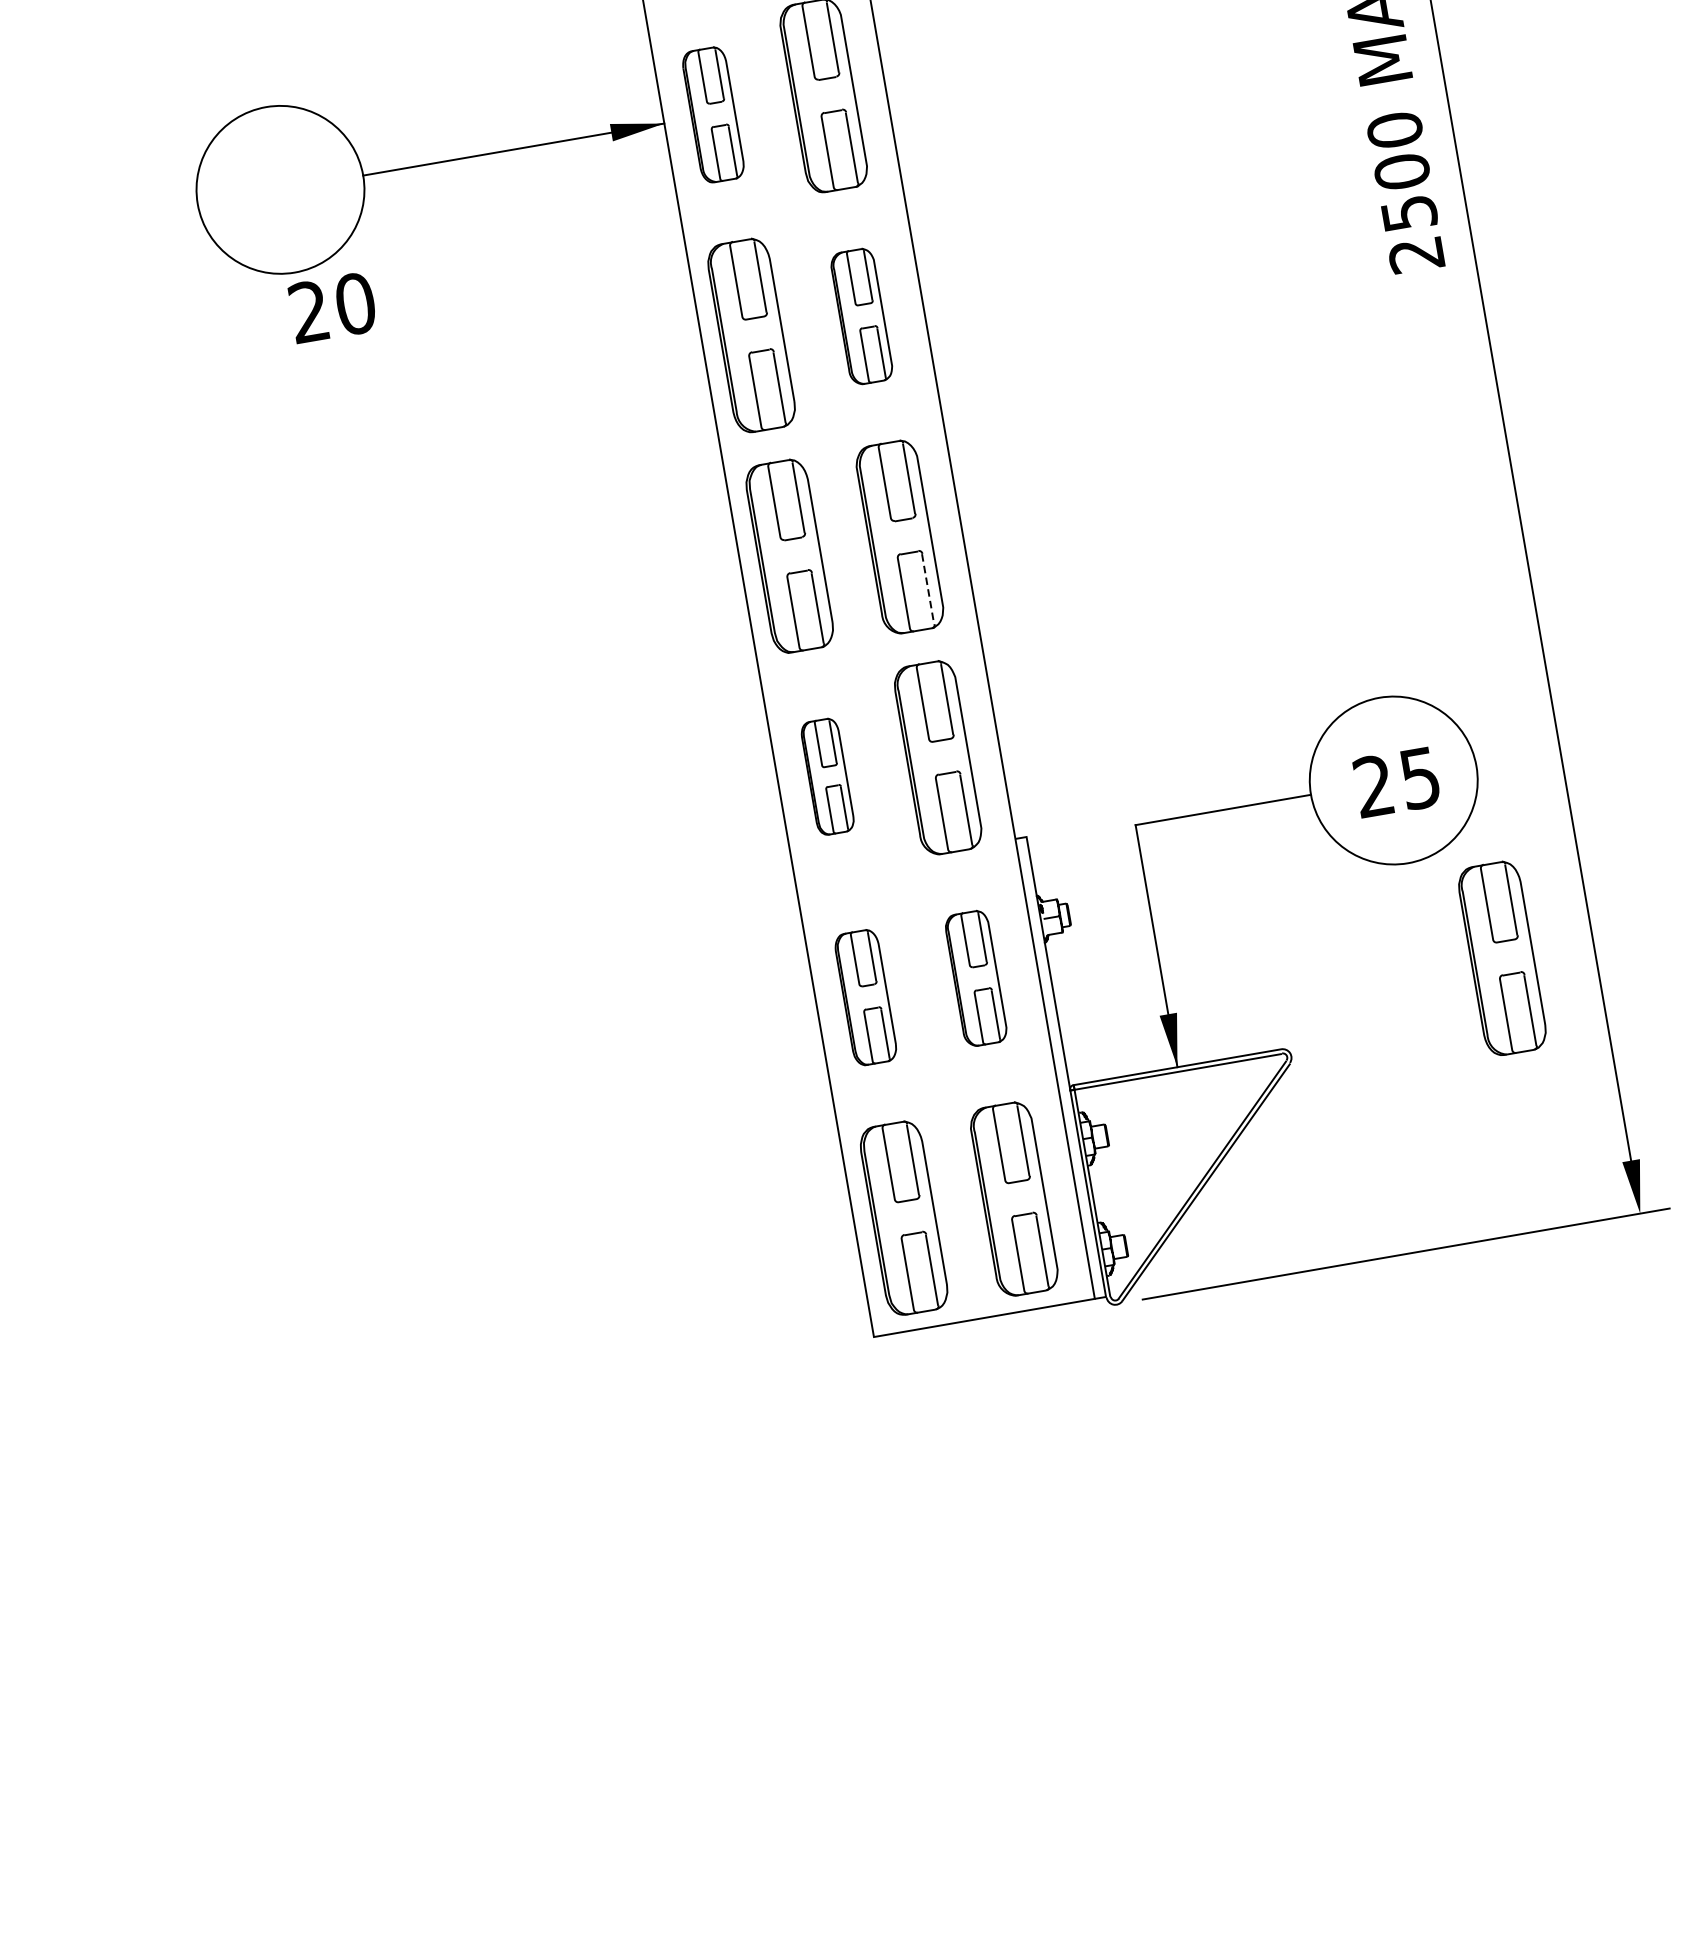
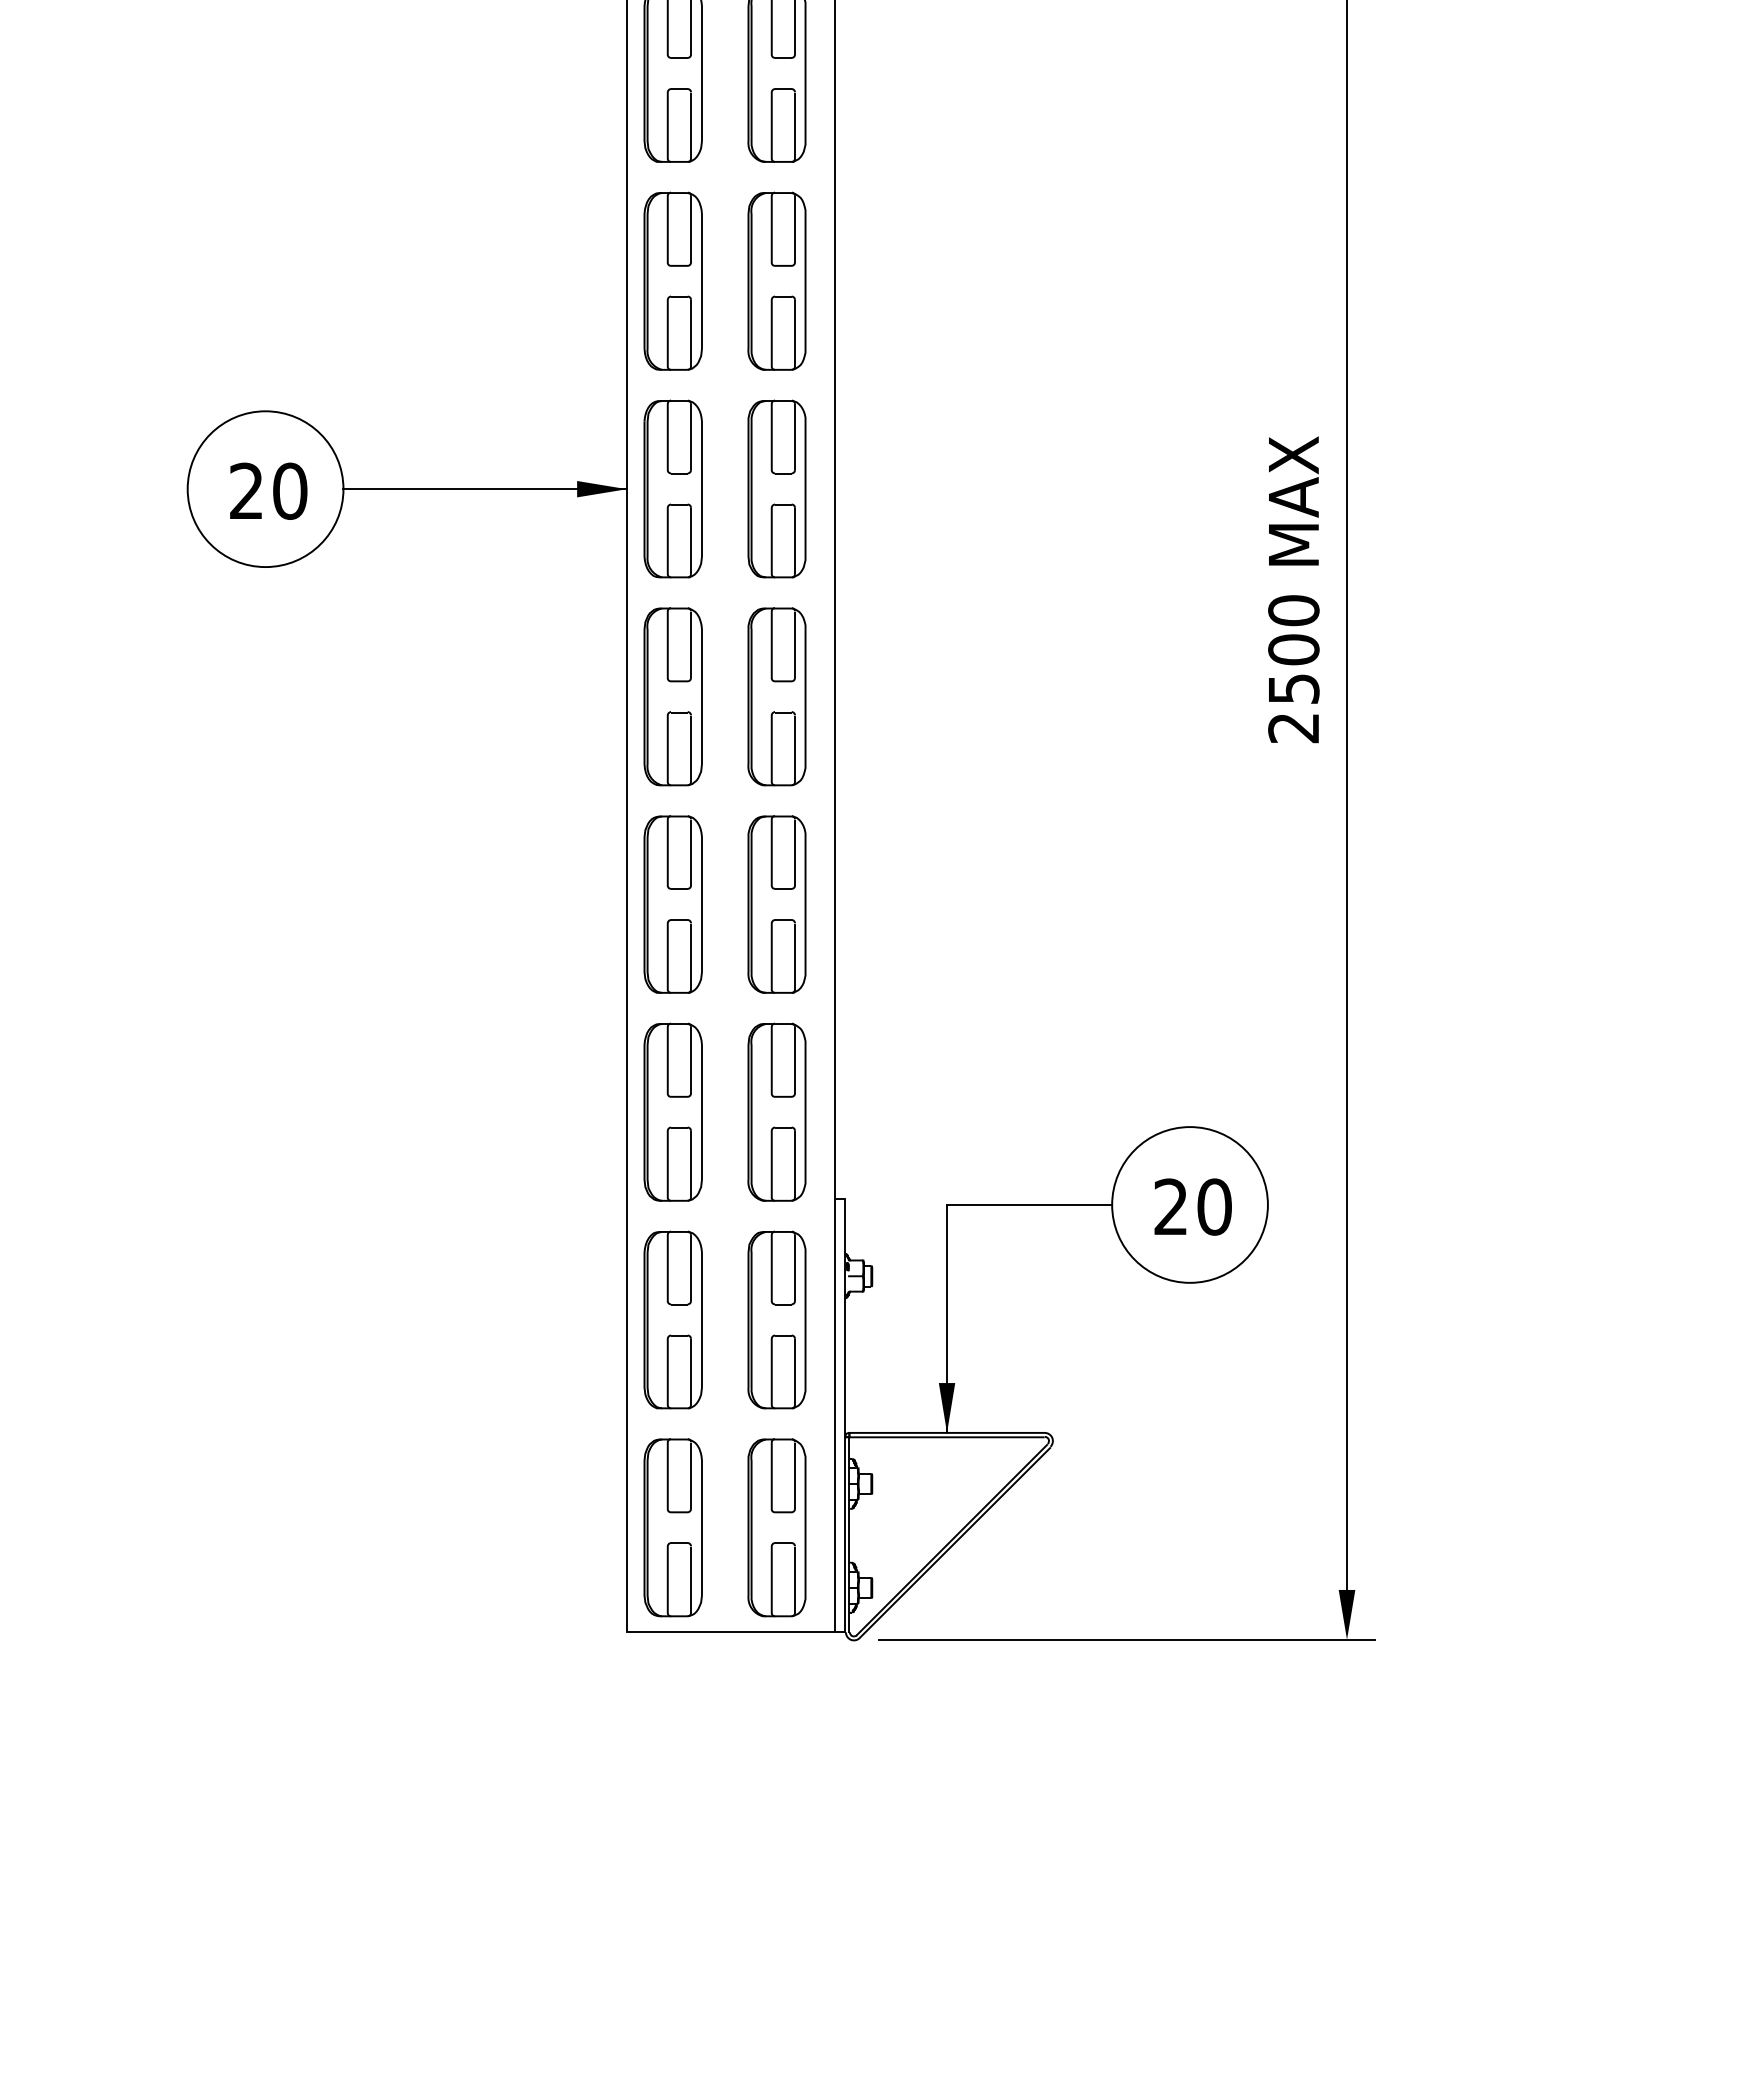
part: (712, 114) -> (672, 488), size x1.43
text: (332, 307) -> (268, 490), moved
part: (861, 316) -> (776, 696), size x1.43
line: (928, 590) -> (794, 957), dashed -> solid
part: (826, 776) -> (672, 1111), size x1.67
text: (1420, 777) -> (1214, 1206), 25 -> 20
part: (1501, 958) -> (1260, 1384), removed
part: (975, 978) -> (776, 1319), size x1.43
part: (865, 997) -> (672, 1319), size x1.43

